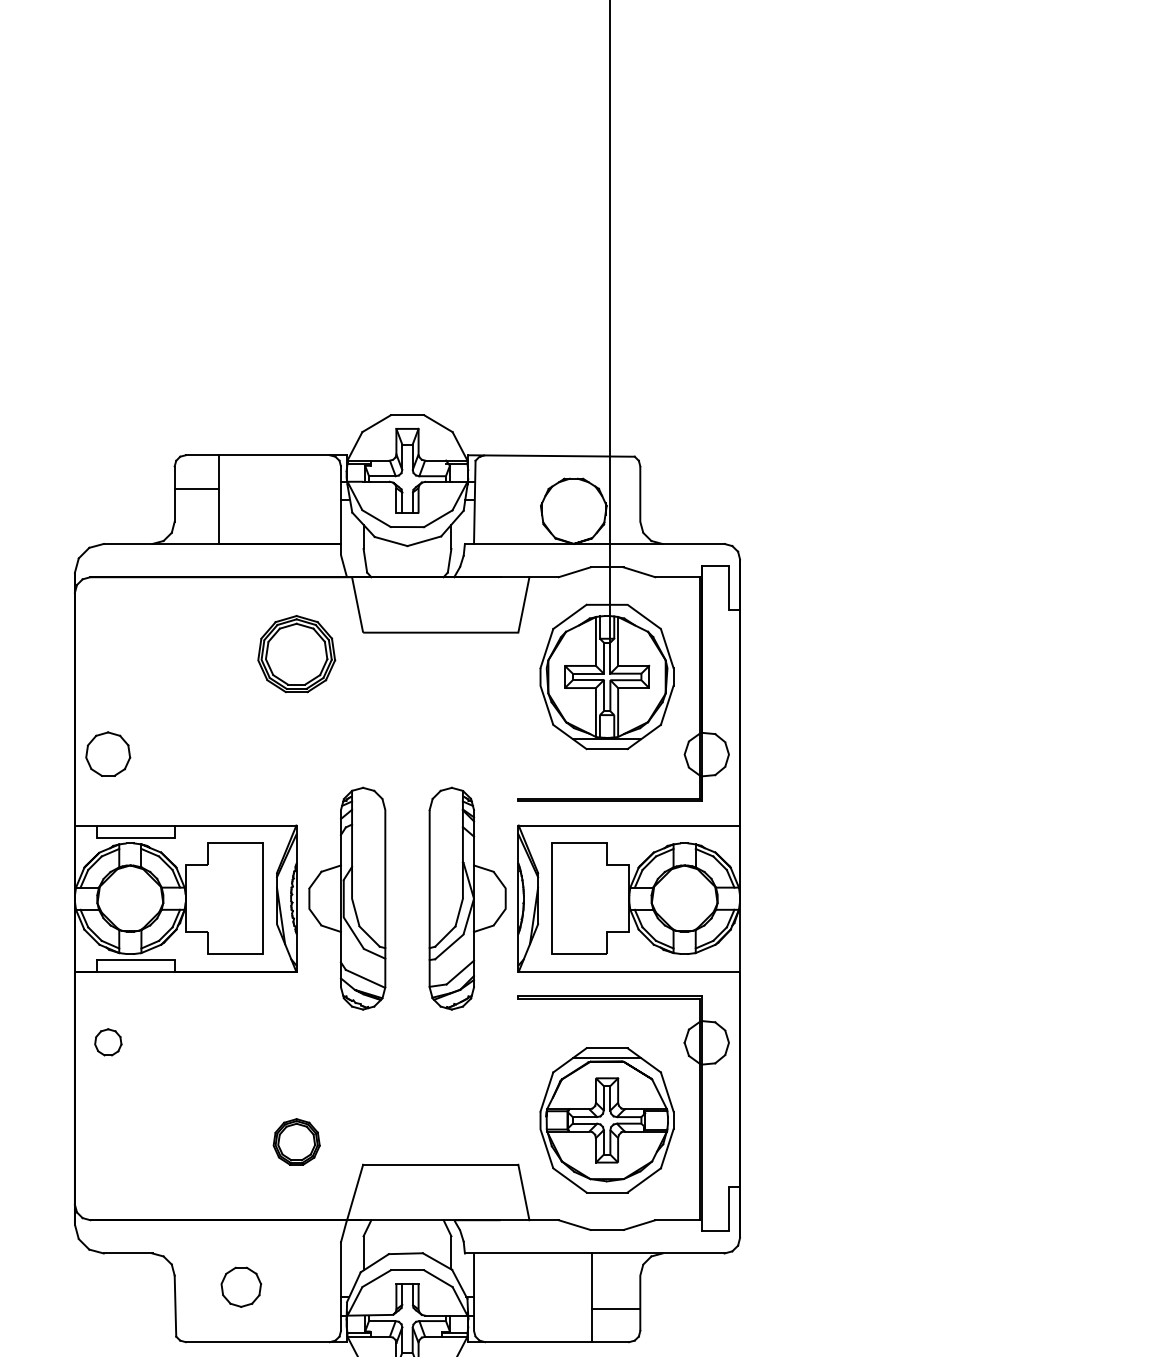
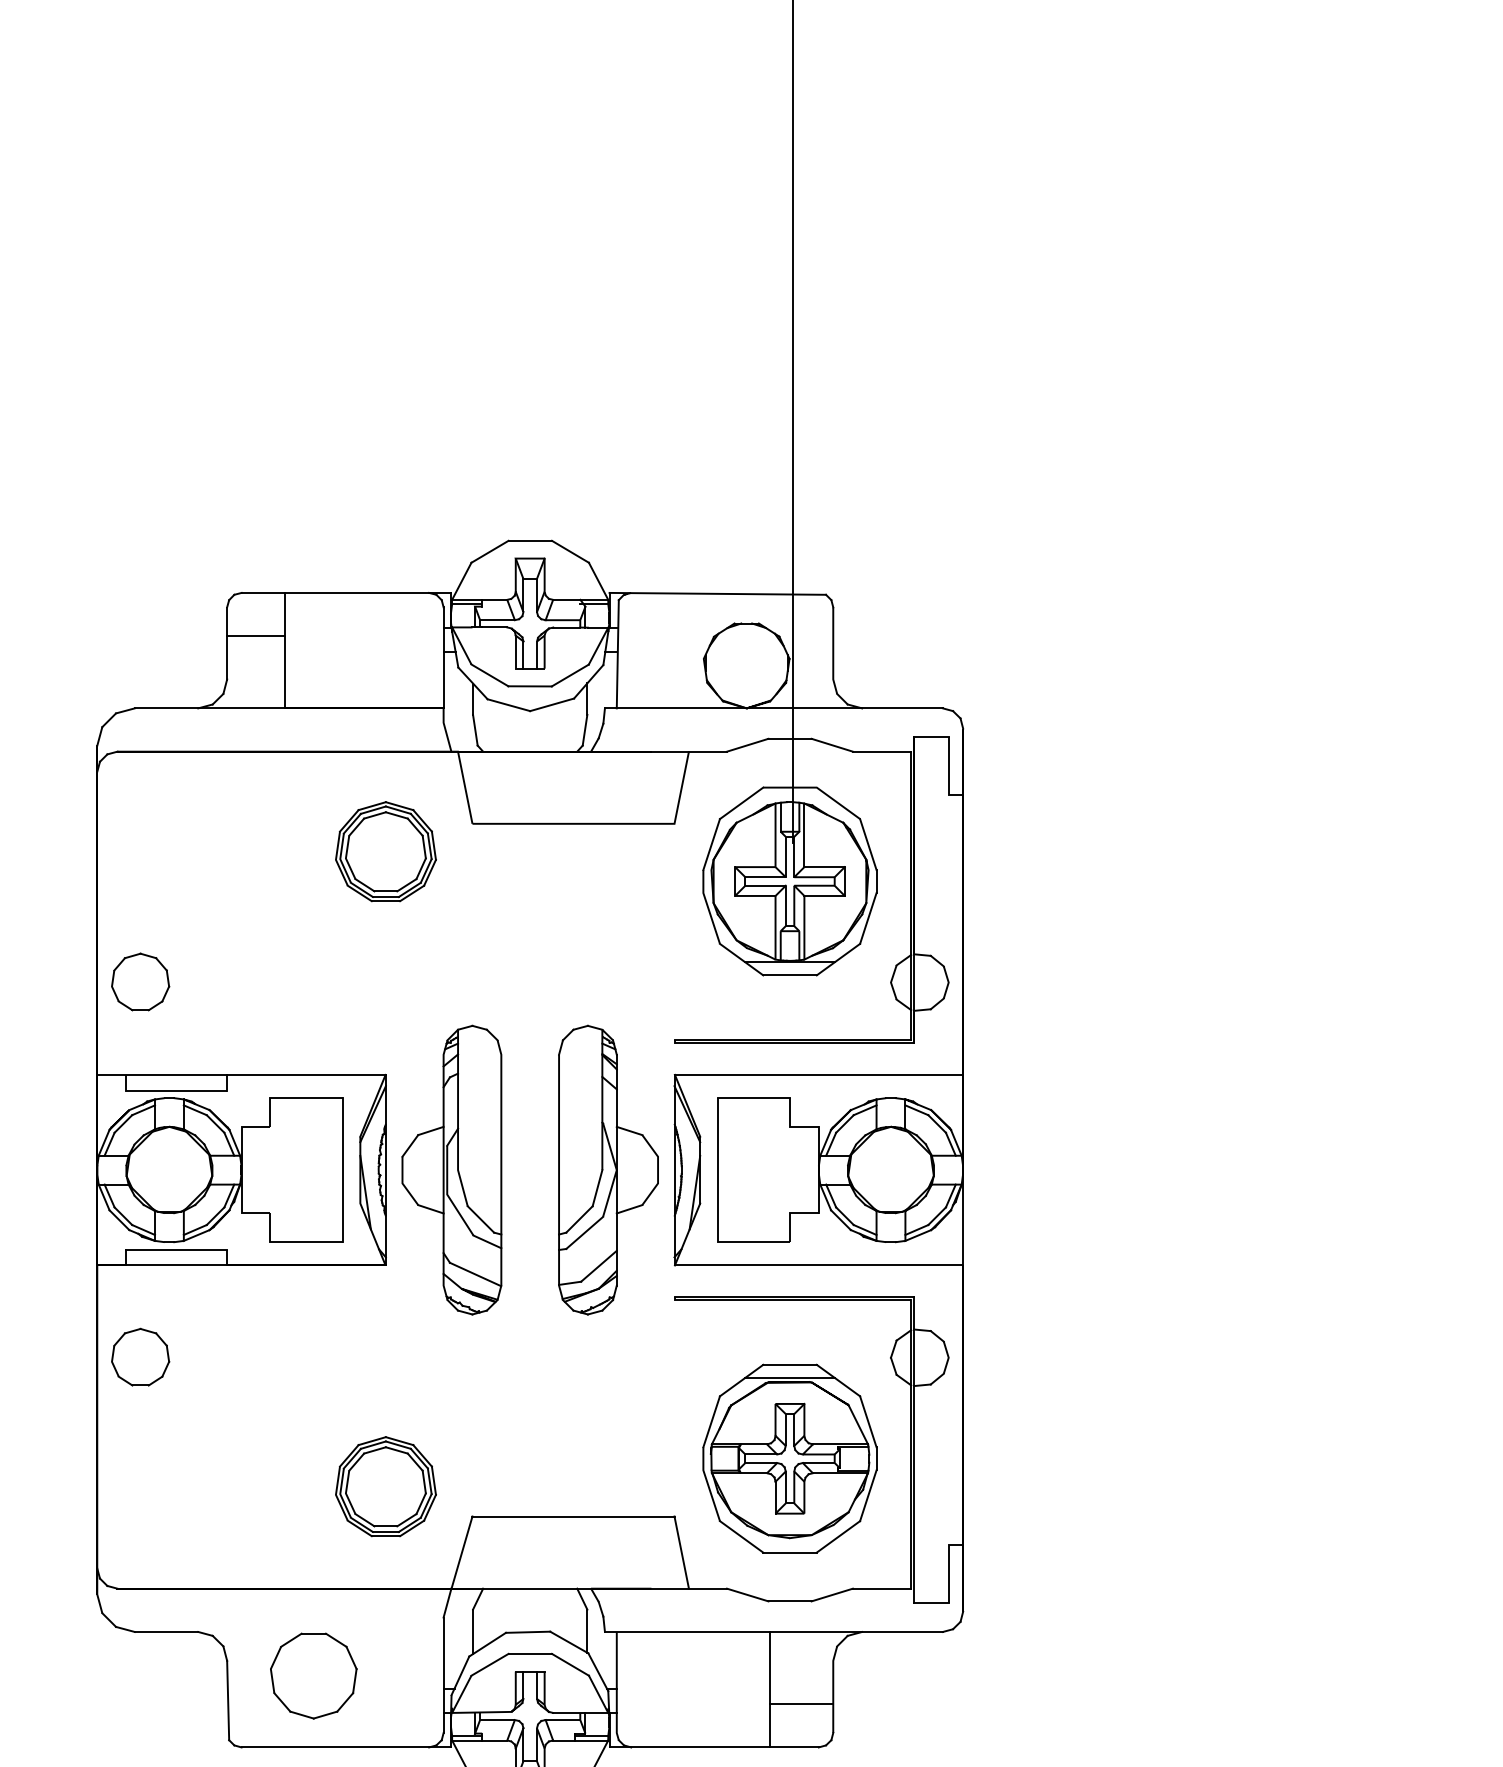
part: (108, 1041) -> (140, 1356), size x1.67
part: (296, 1141) -> (385, 1486), size x1.67
part: (241, 1286) -> (313, 1675), size x1.67

